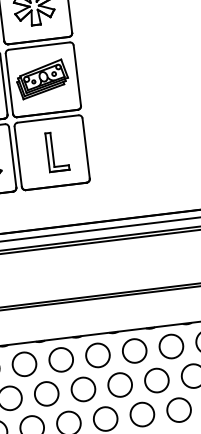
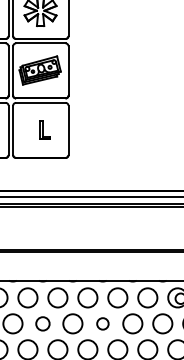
part: (56, 151) -> (44, 129), size x0.6
circle: (156, 380) -> (102, 323), size x0.6
circle: (82, 389) -> (42, 323), size x0.7

